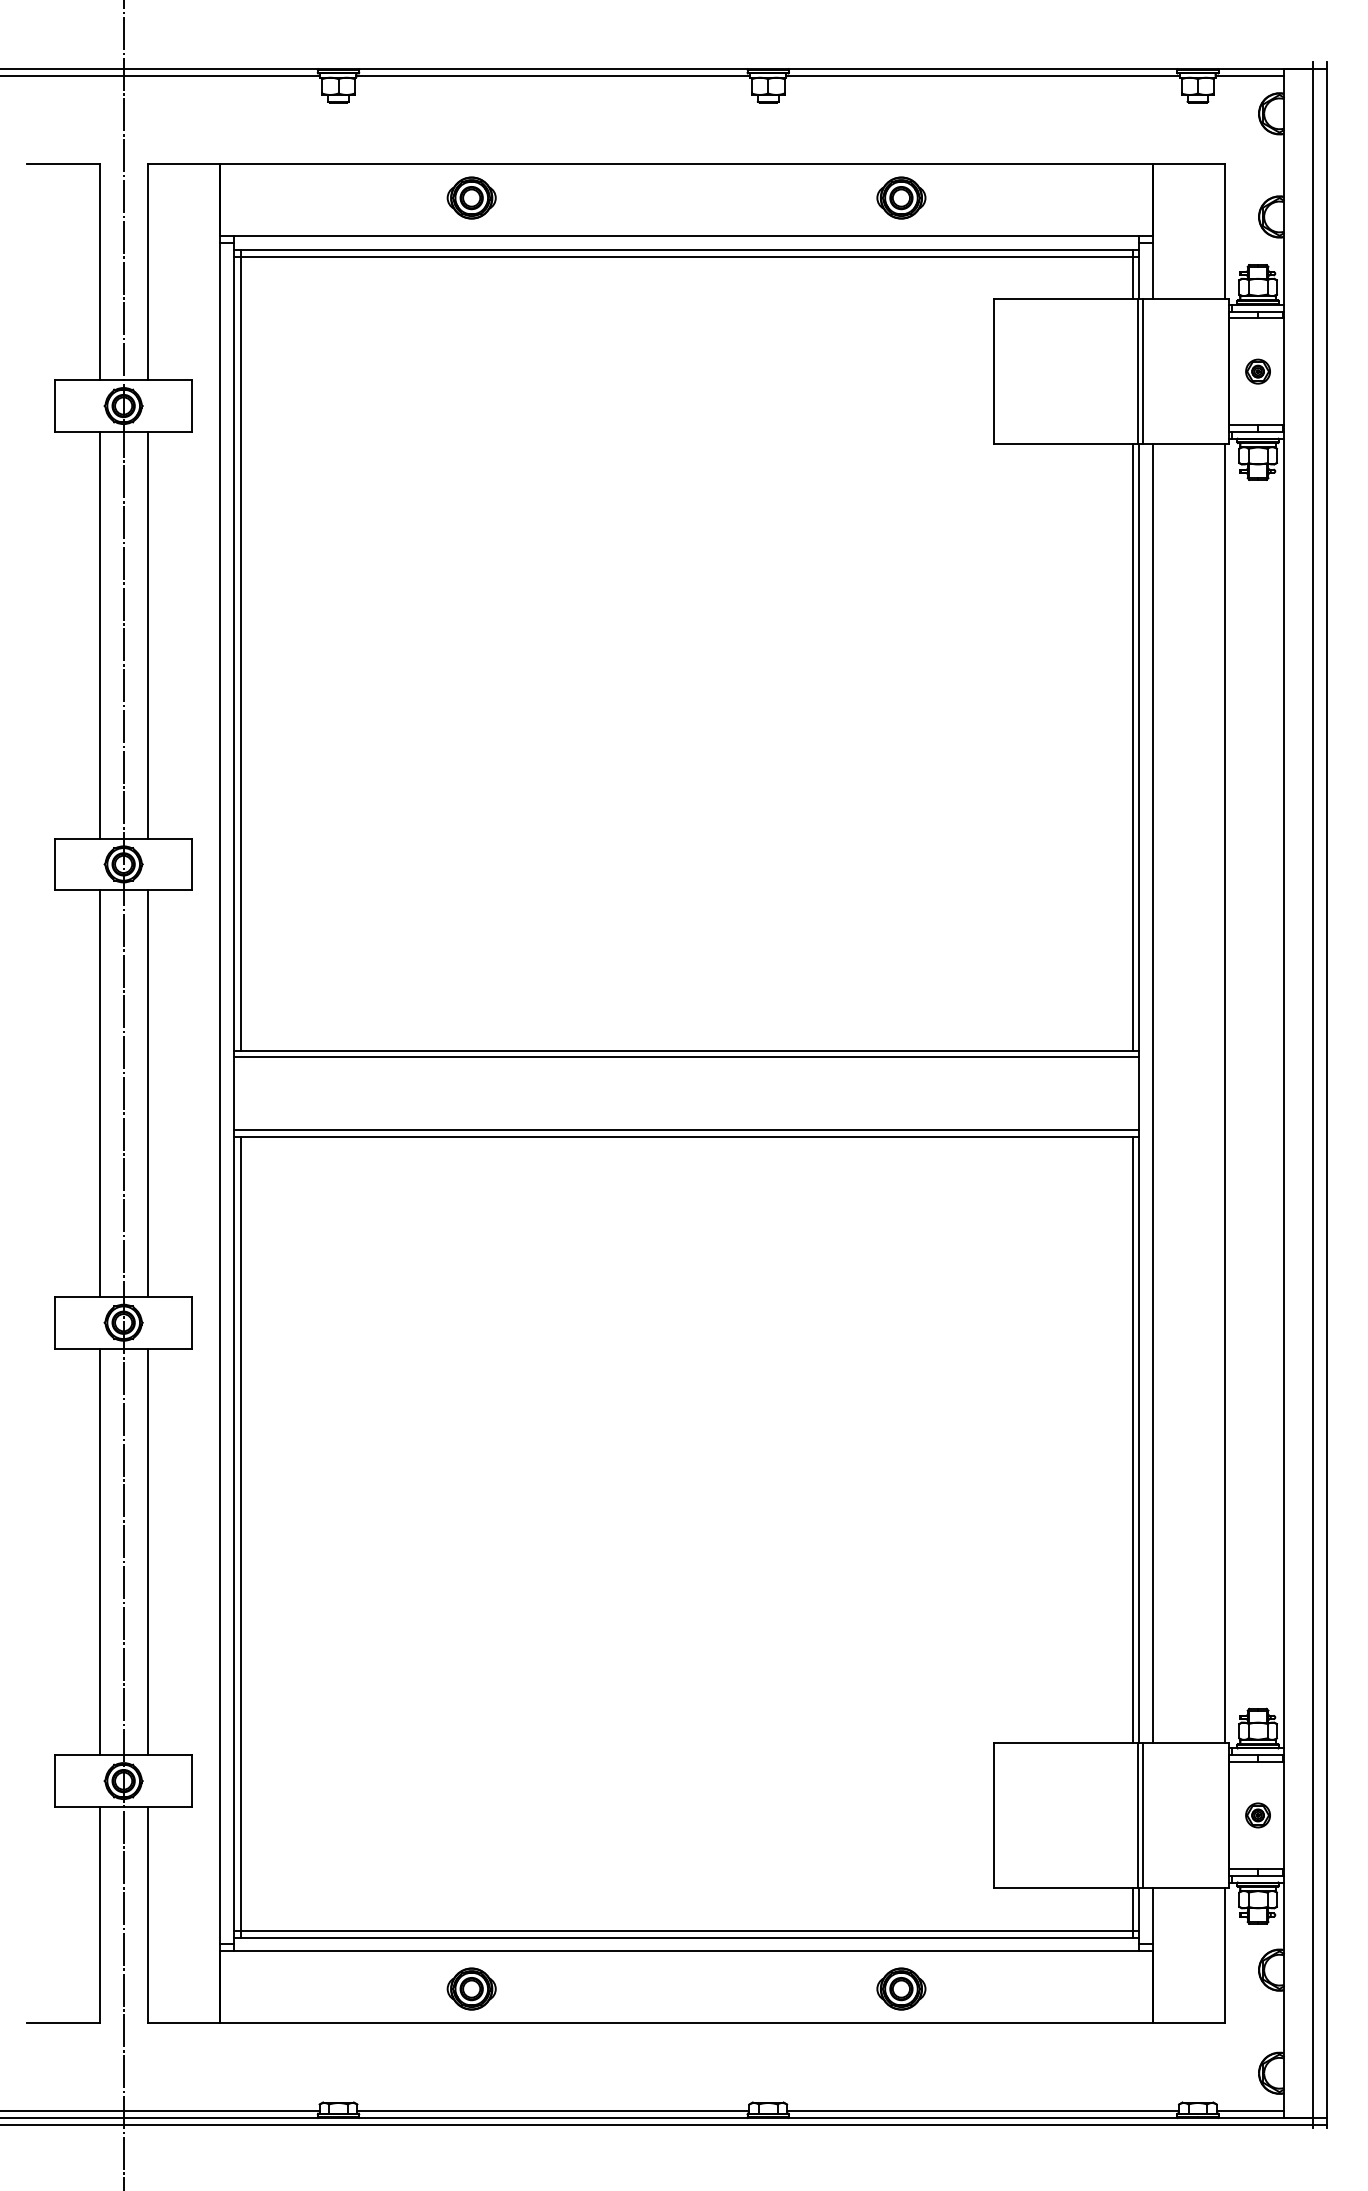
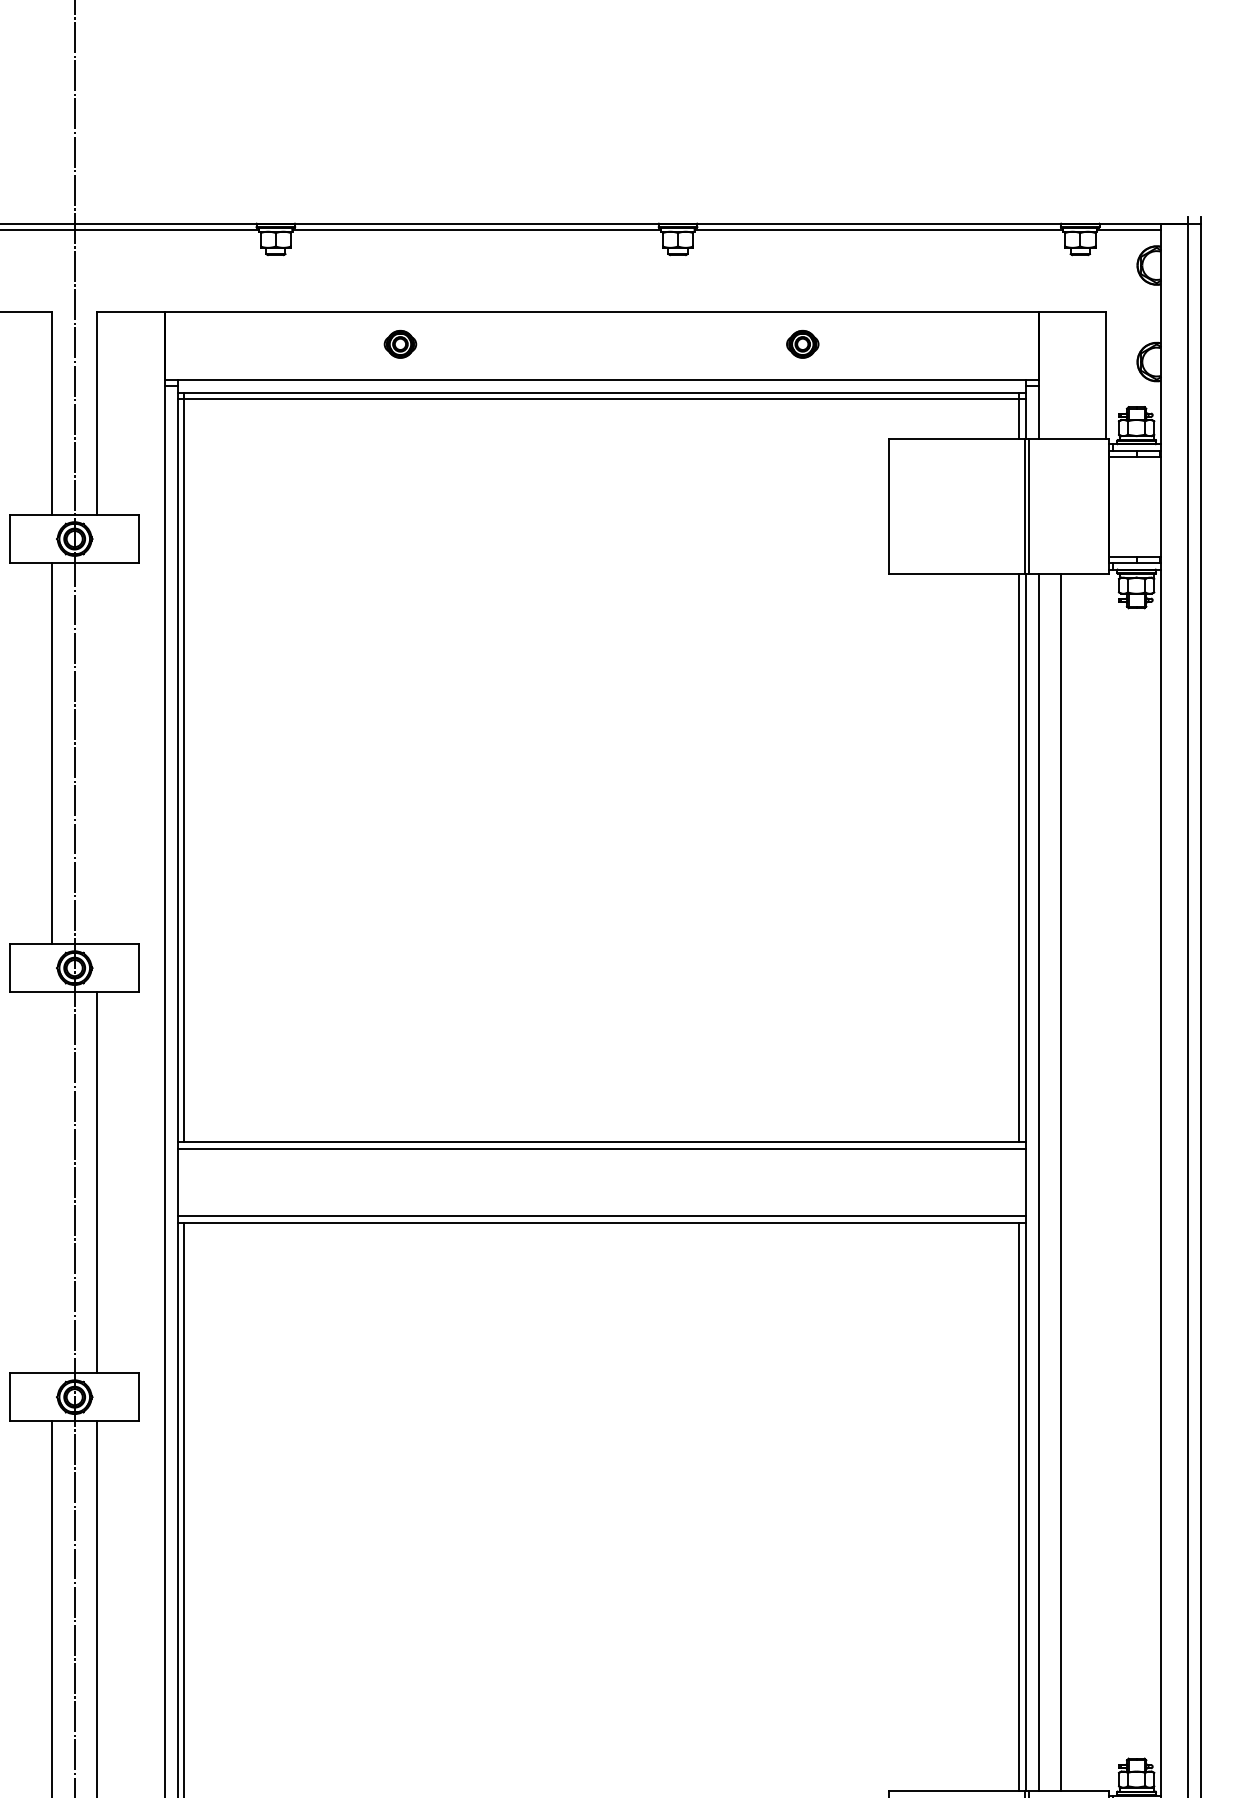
part: (471, 197) -> (400, 343), size x0.7
part: (901, 197) -> (802, 343), size x0.7
part: (1257, 371) -> (1136, 506), removed
line: (147, 634) -> (97, 752), removed
line: (99, 1093) -> (52, 1182), removed
line: (1225, 1093) -> (1061, 1182), moved

